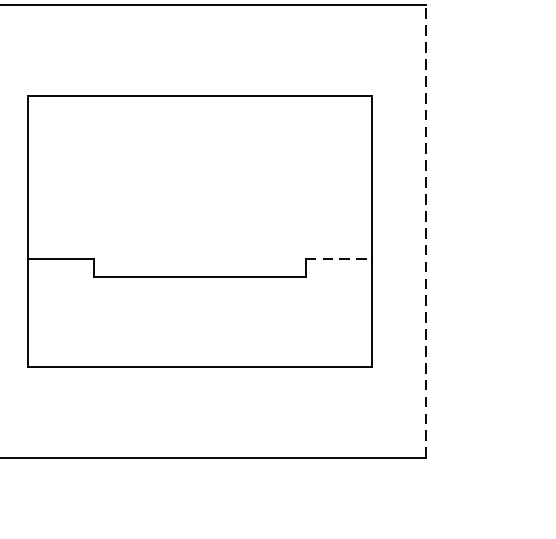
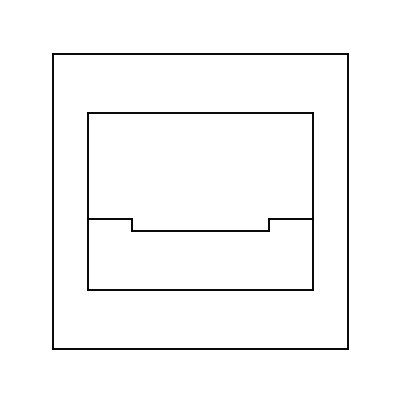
line: (425, 231) -> (347, 201), dashed -> solid
line: (338, 259) -> (290, 219), dashed -> solid

